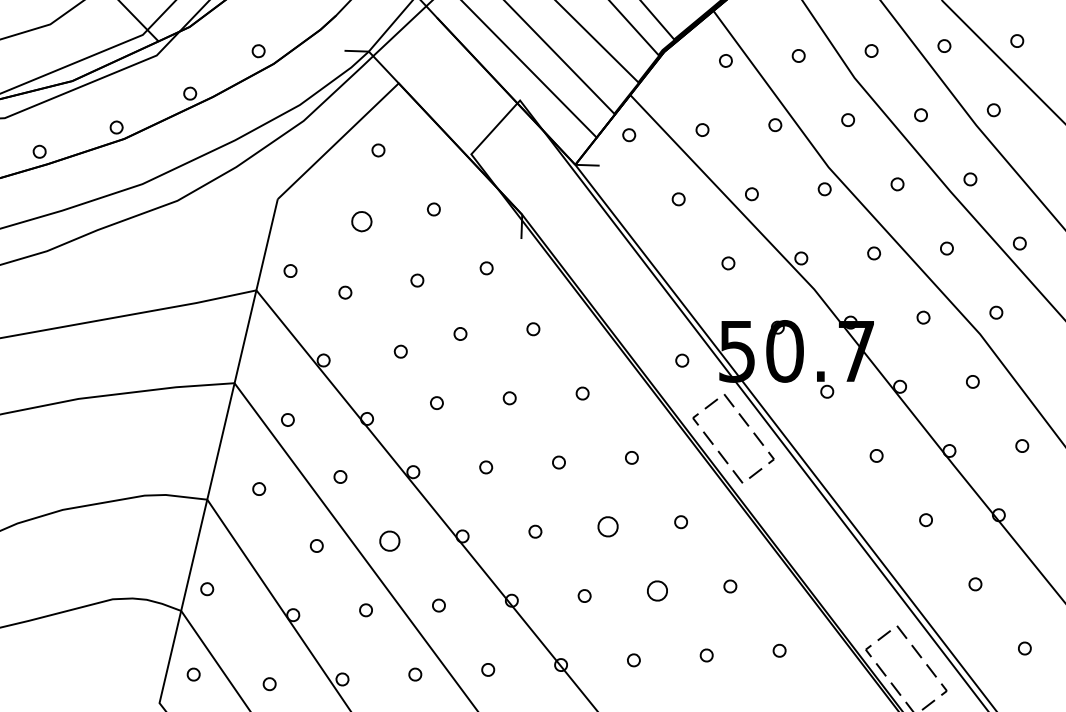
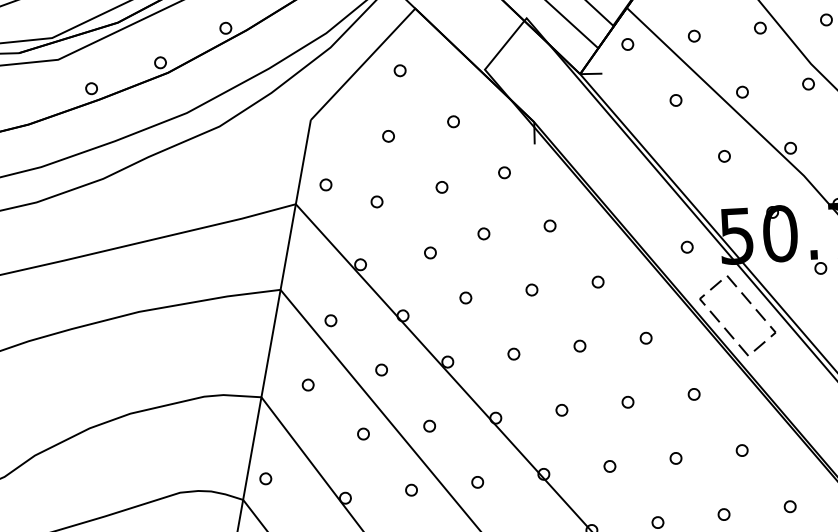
part: (361, 221) -> (388, 136), size x0.62
part: (608, 526) -> (628, 401), size x0.62
part: (389, 541) -> (429, 426), size x0.62
part: (657, 591) -> (676, 458), size x0.62

